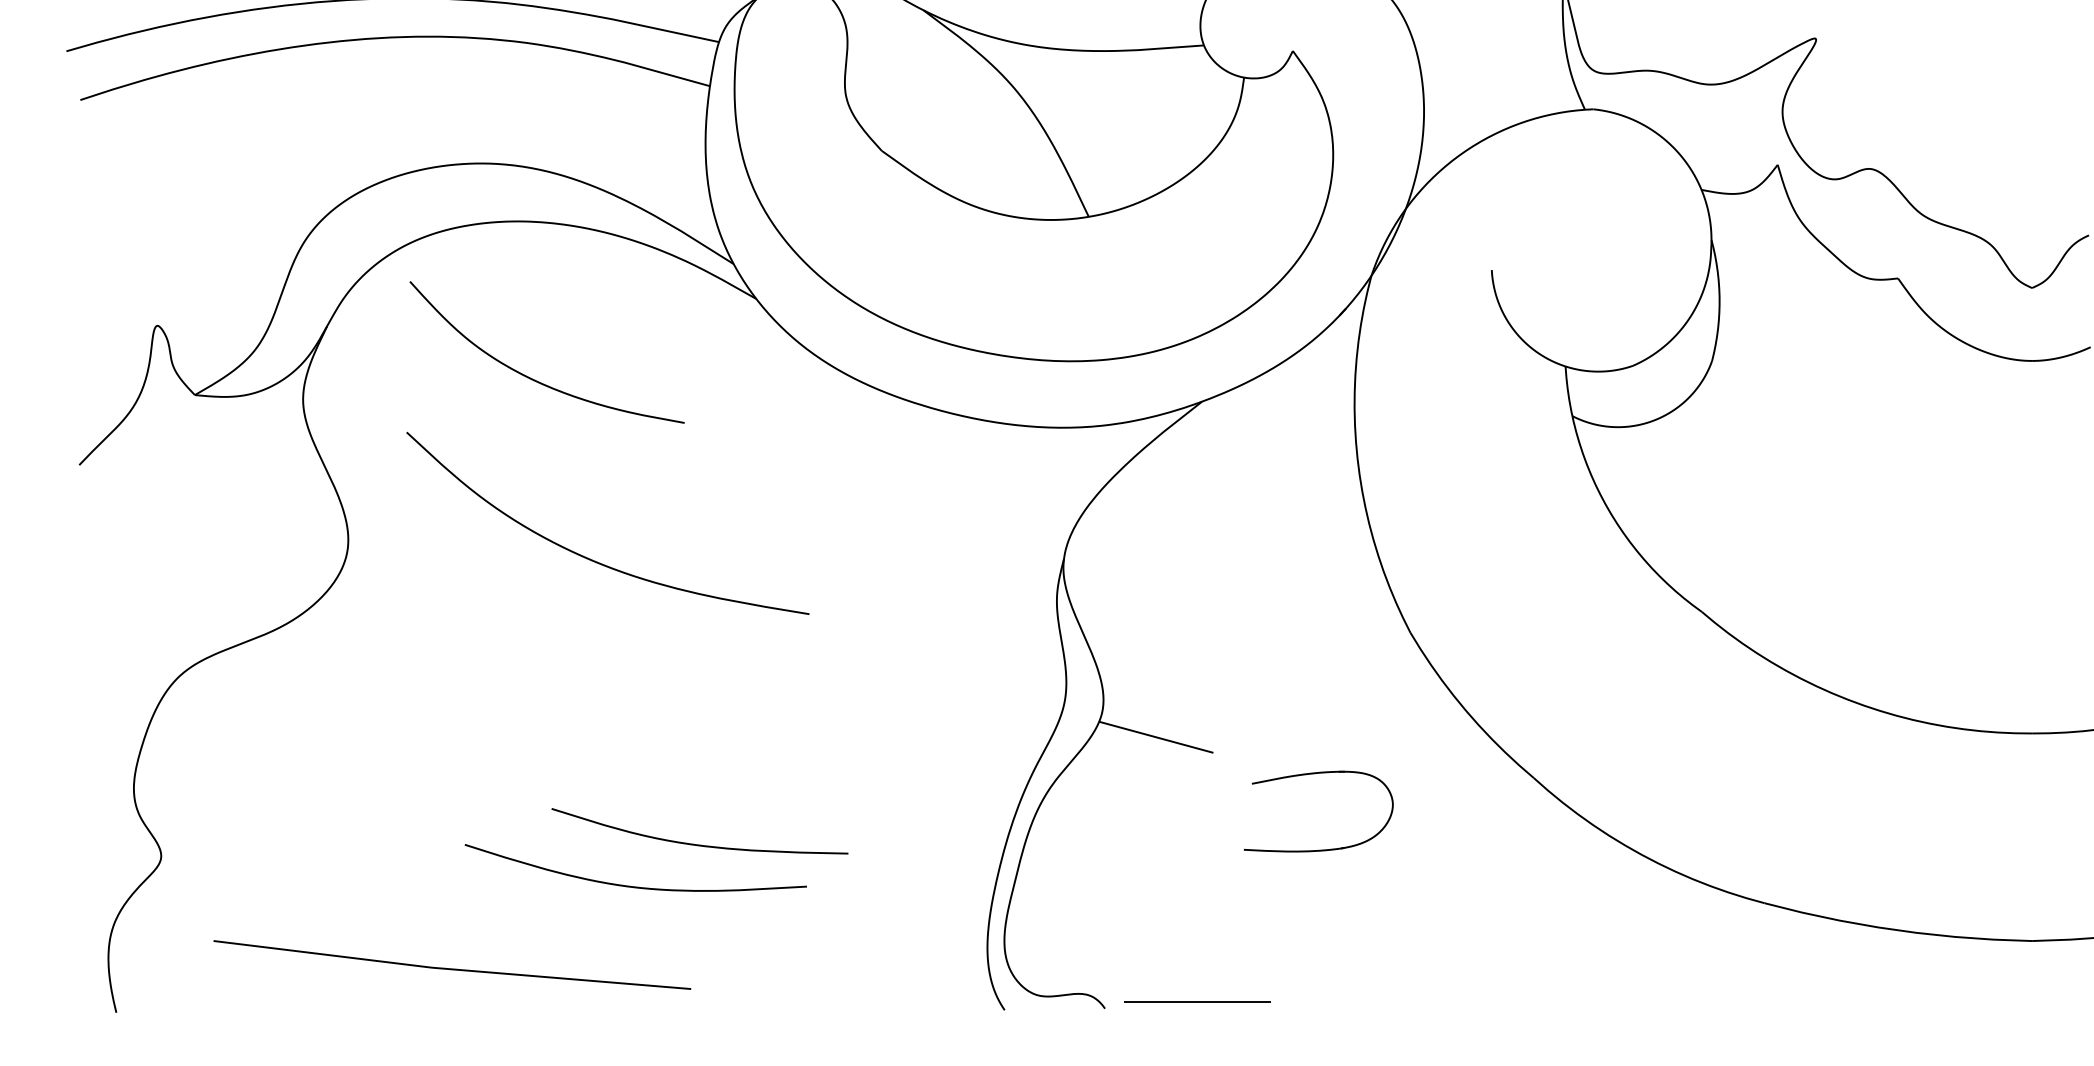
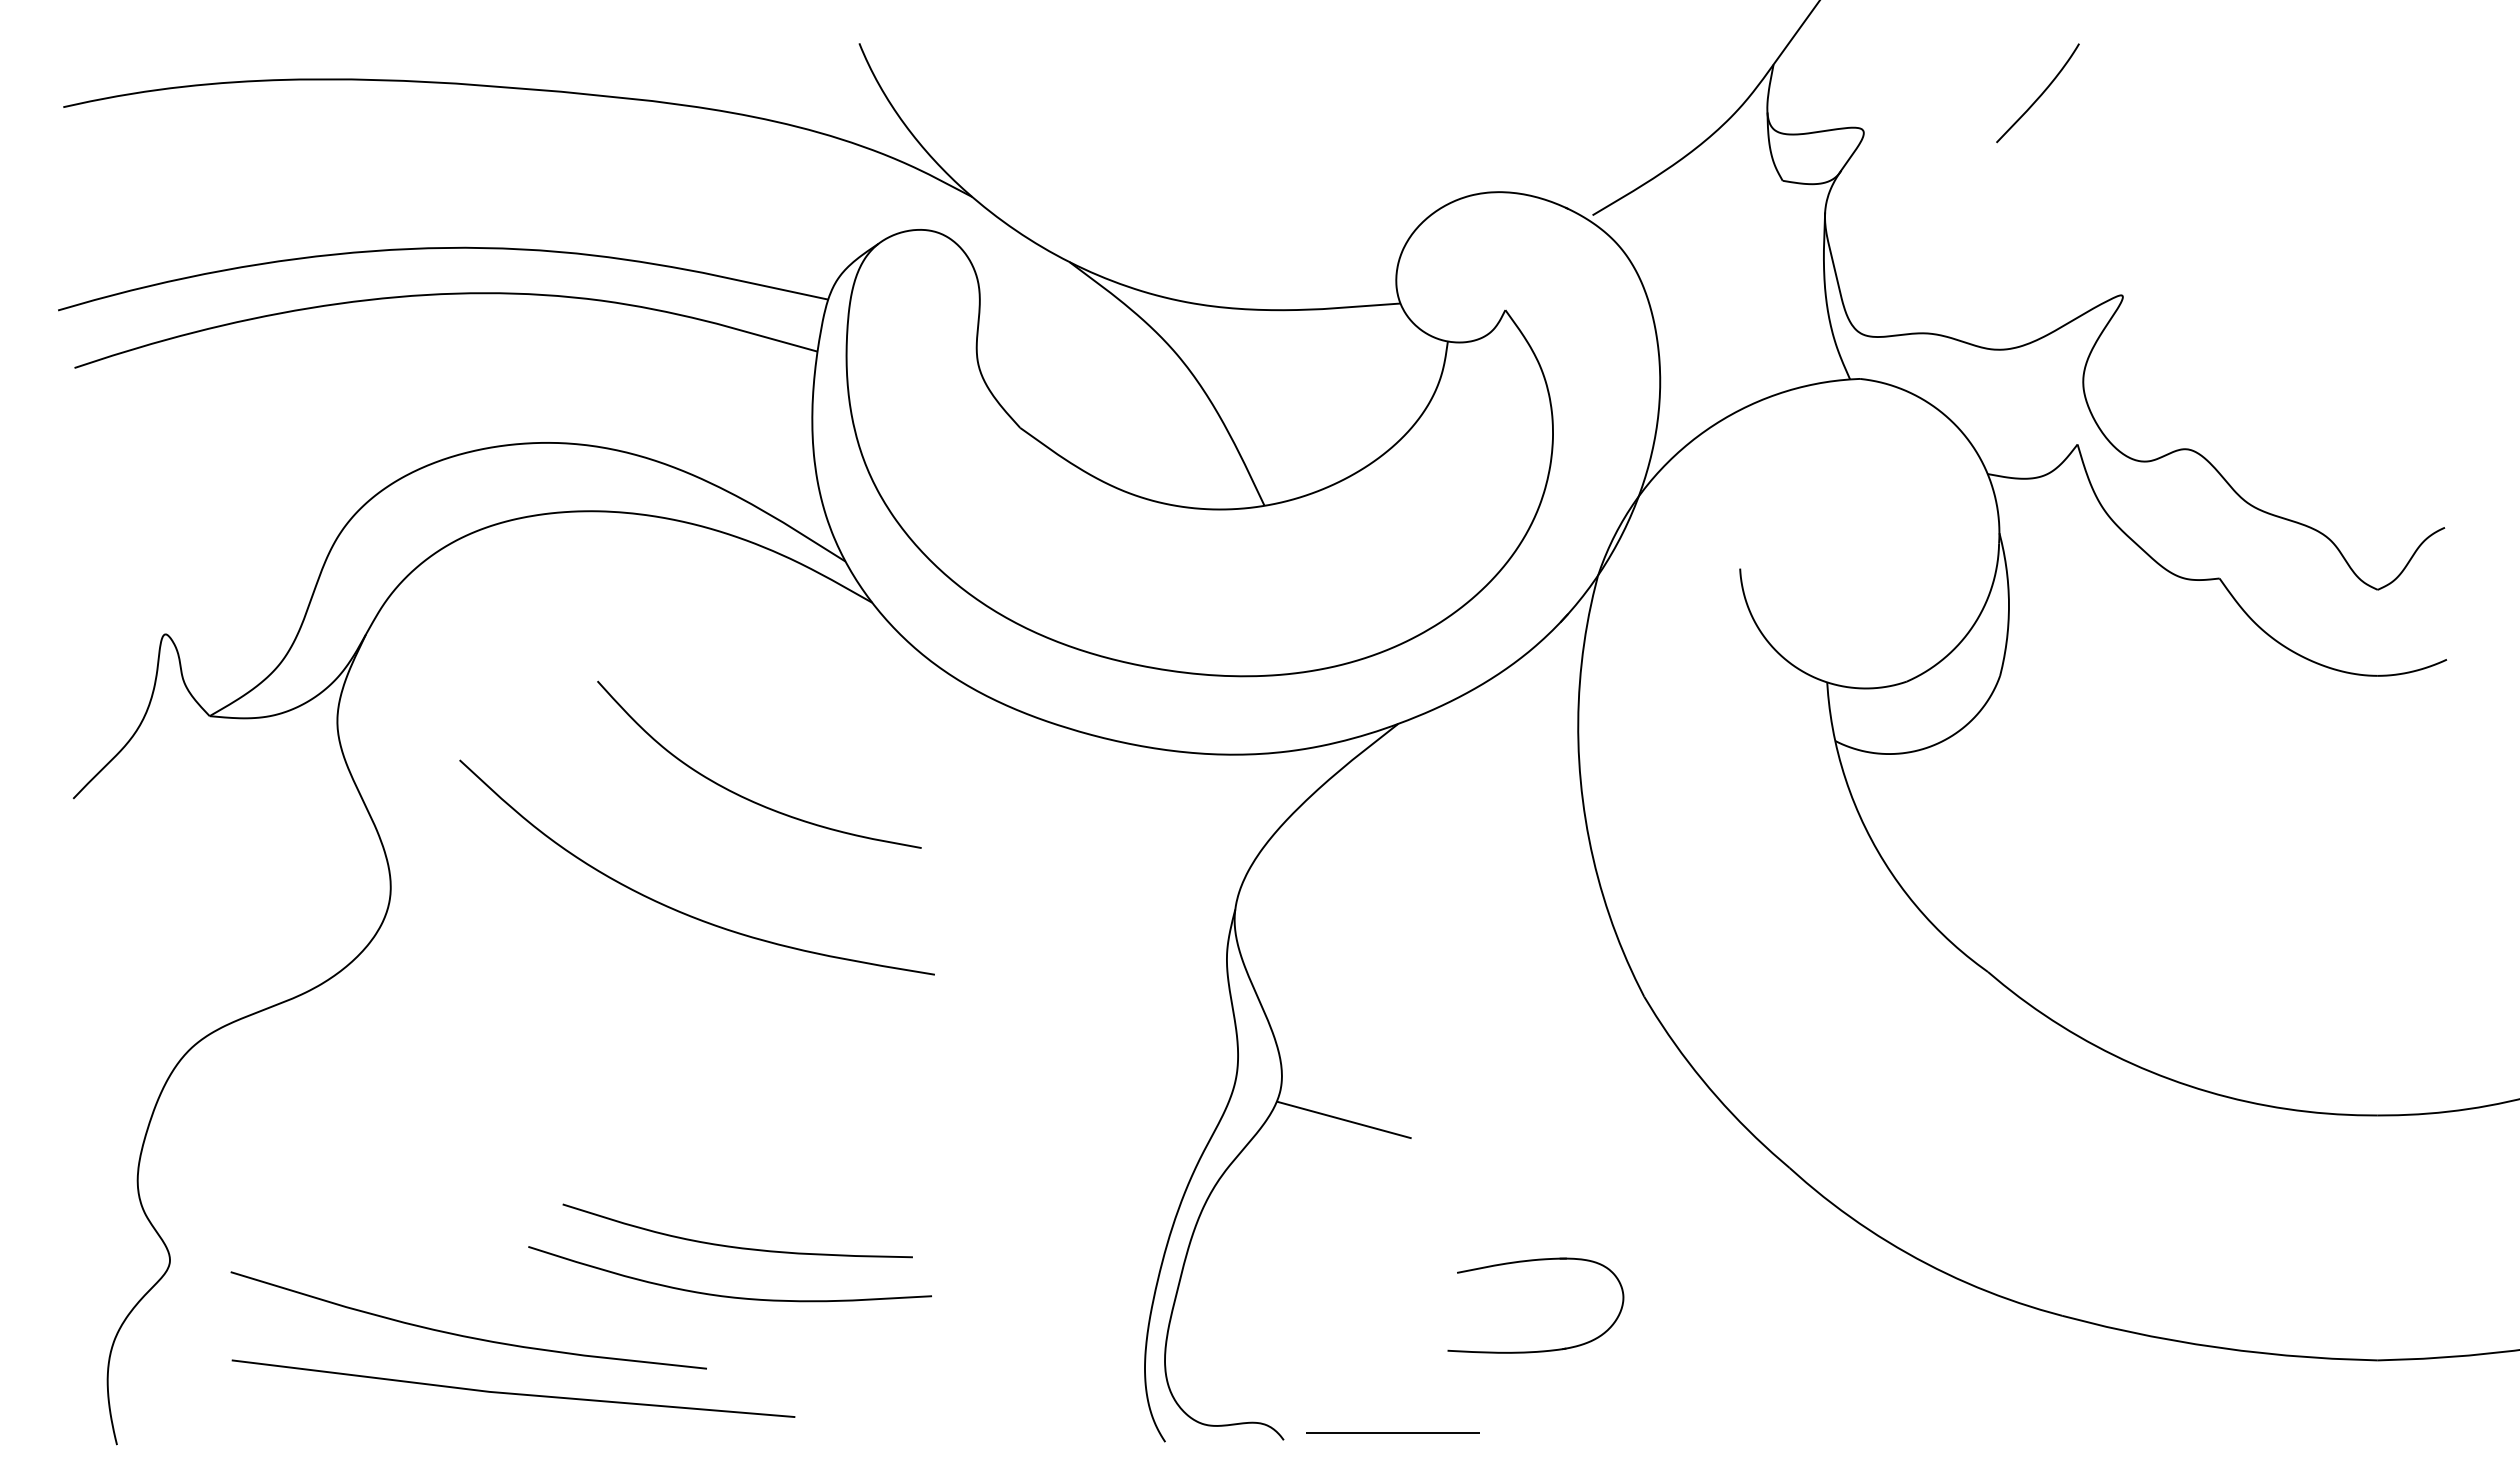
curve: (534, 379) -> (744, 796), moved
part: (1316, 774) -> (1533, 1261), moved
curve: (699, 844) -> (737, 1246), moved
curve: (412, 919) -> (466, 1335), added

